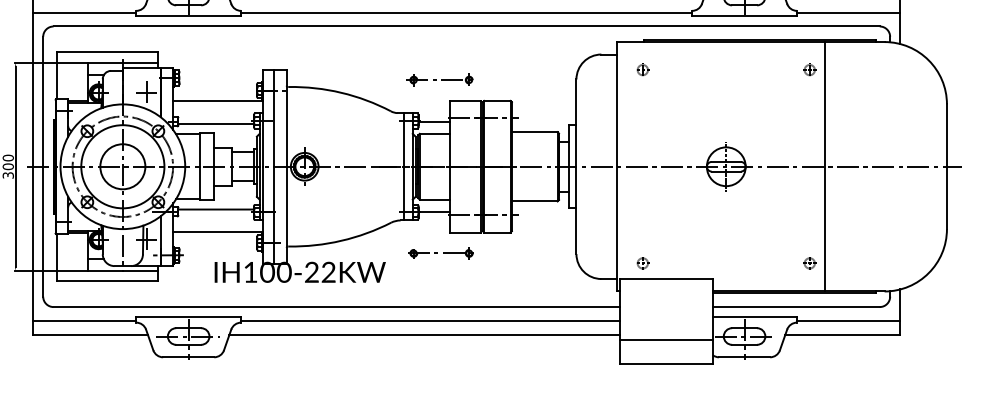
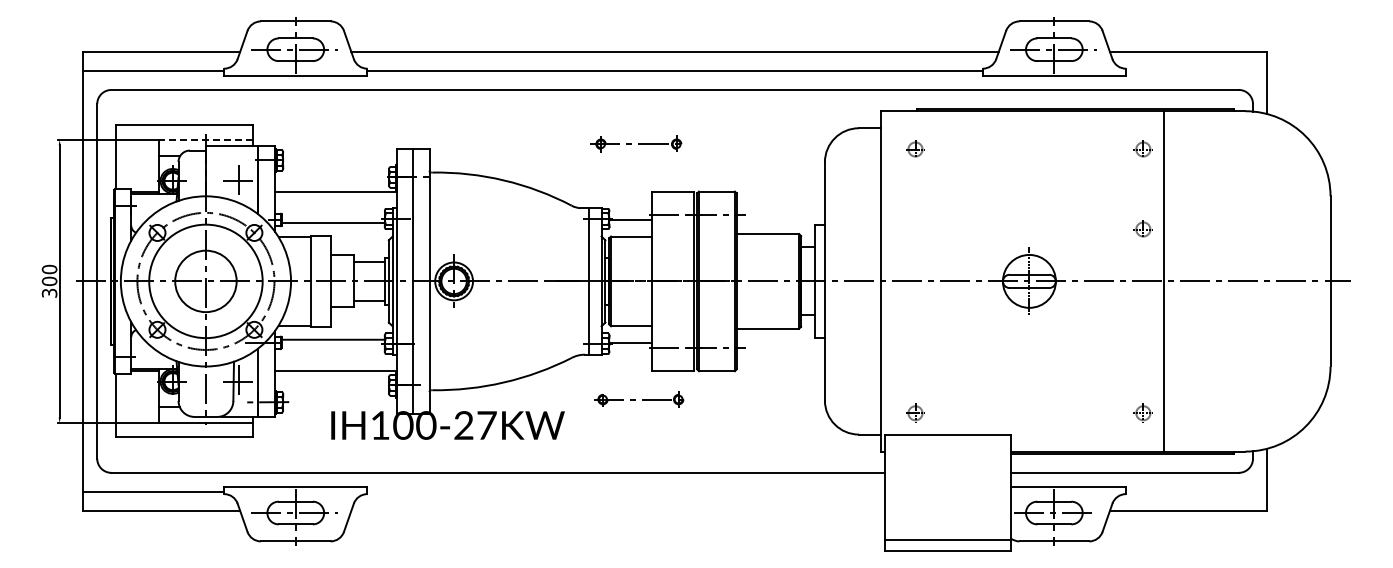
line: (848, 12) -> (1196, 71), removed
line: (122, 62) -> (205, 139), solid -> dashed
part: (439, 79) -> (636, 143), moved
part: (809, 128) -> (1142, 228), added
text: (328, 272) -> (486, 425), IH100-22KW -> IH100-27KW
line: (430, 320) -> (625, 491), removed
line: (848, 320) -> (1196, 491), removed
line: (424, 334) -> (617, 510), removed
line: (666, 340) -> (947, 540), moved

